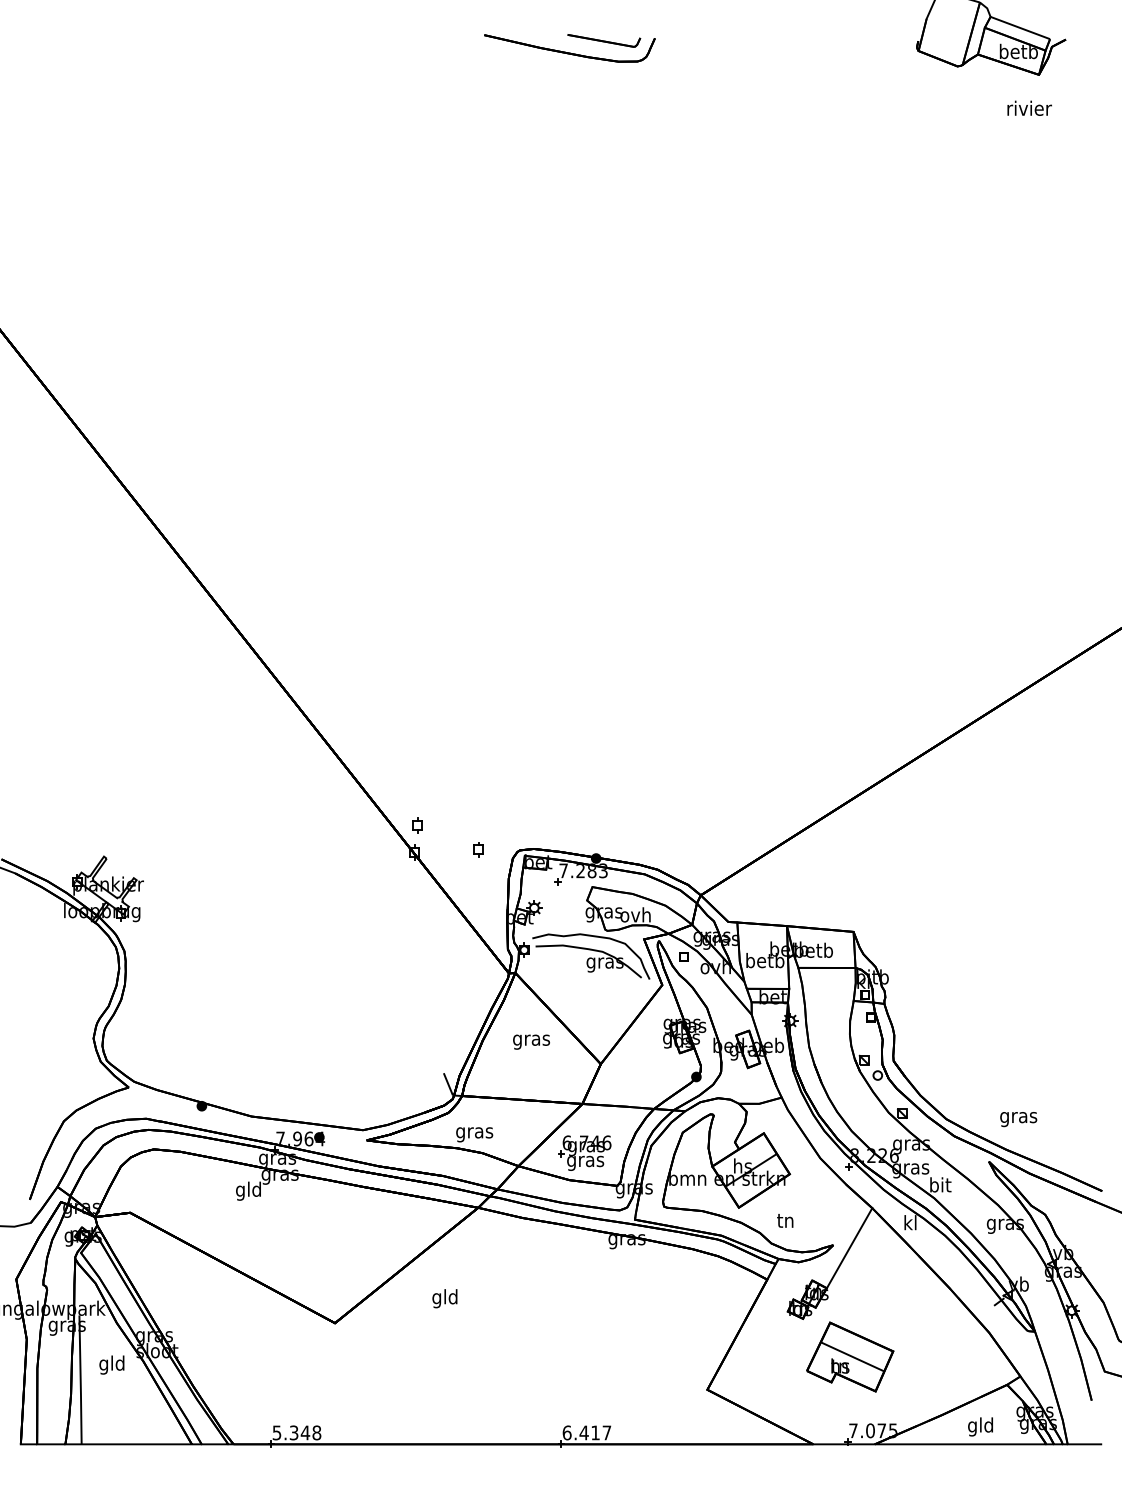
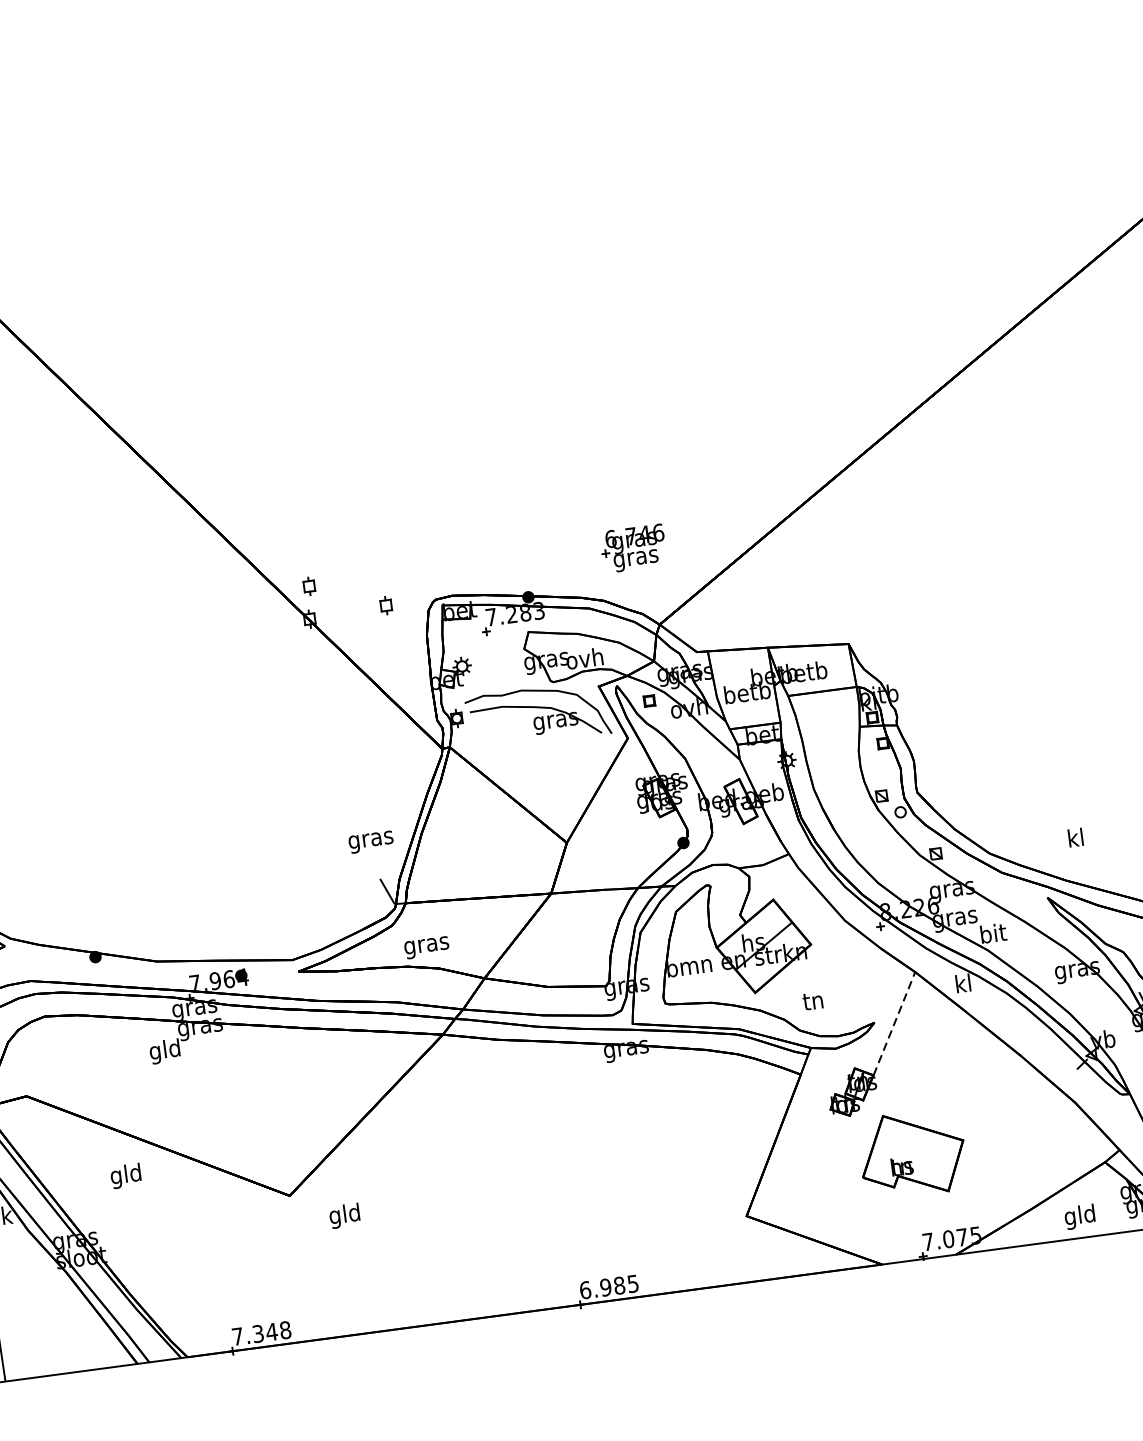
text: (531, 1041) -> (371, 841), moved
text: (1018, 1117) -> (1075, 840), gras -> kl
part: (584, 1152) -> (633, 547), moved
line: (849, 1247) -> (894, 1022), solid -> dashed
text: (444, 1298) -> (344, 1215), moved
line: (852, 1356) -> (915, 1153), removed
text: (111, 1364) -> (125, 1175), moved
text: (276, 1432) -> (237, 1336), 5.348 -> 7.348
text: (595, 1432) -> (619, 1285), 6.417 -> 6.985

